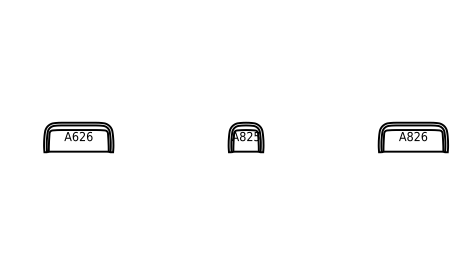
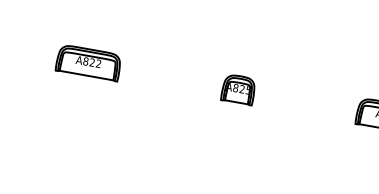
text: (82, 136) -> (92, 62), A626 -> A822

